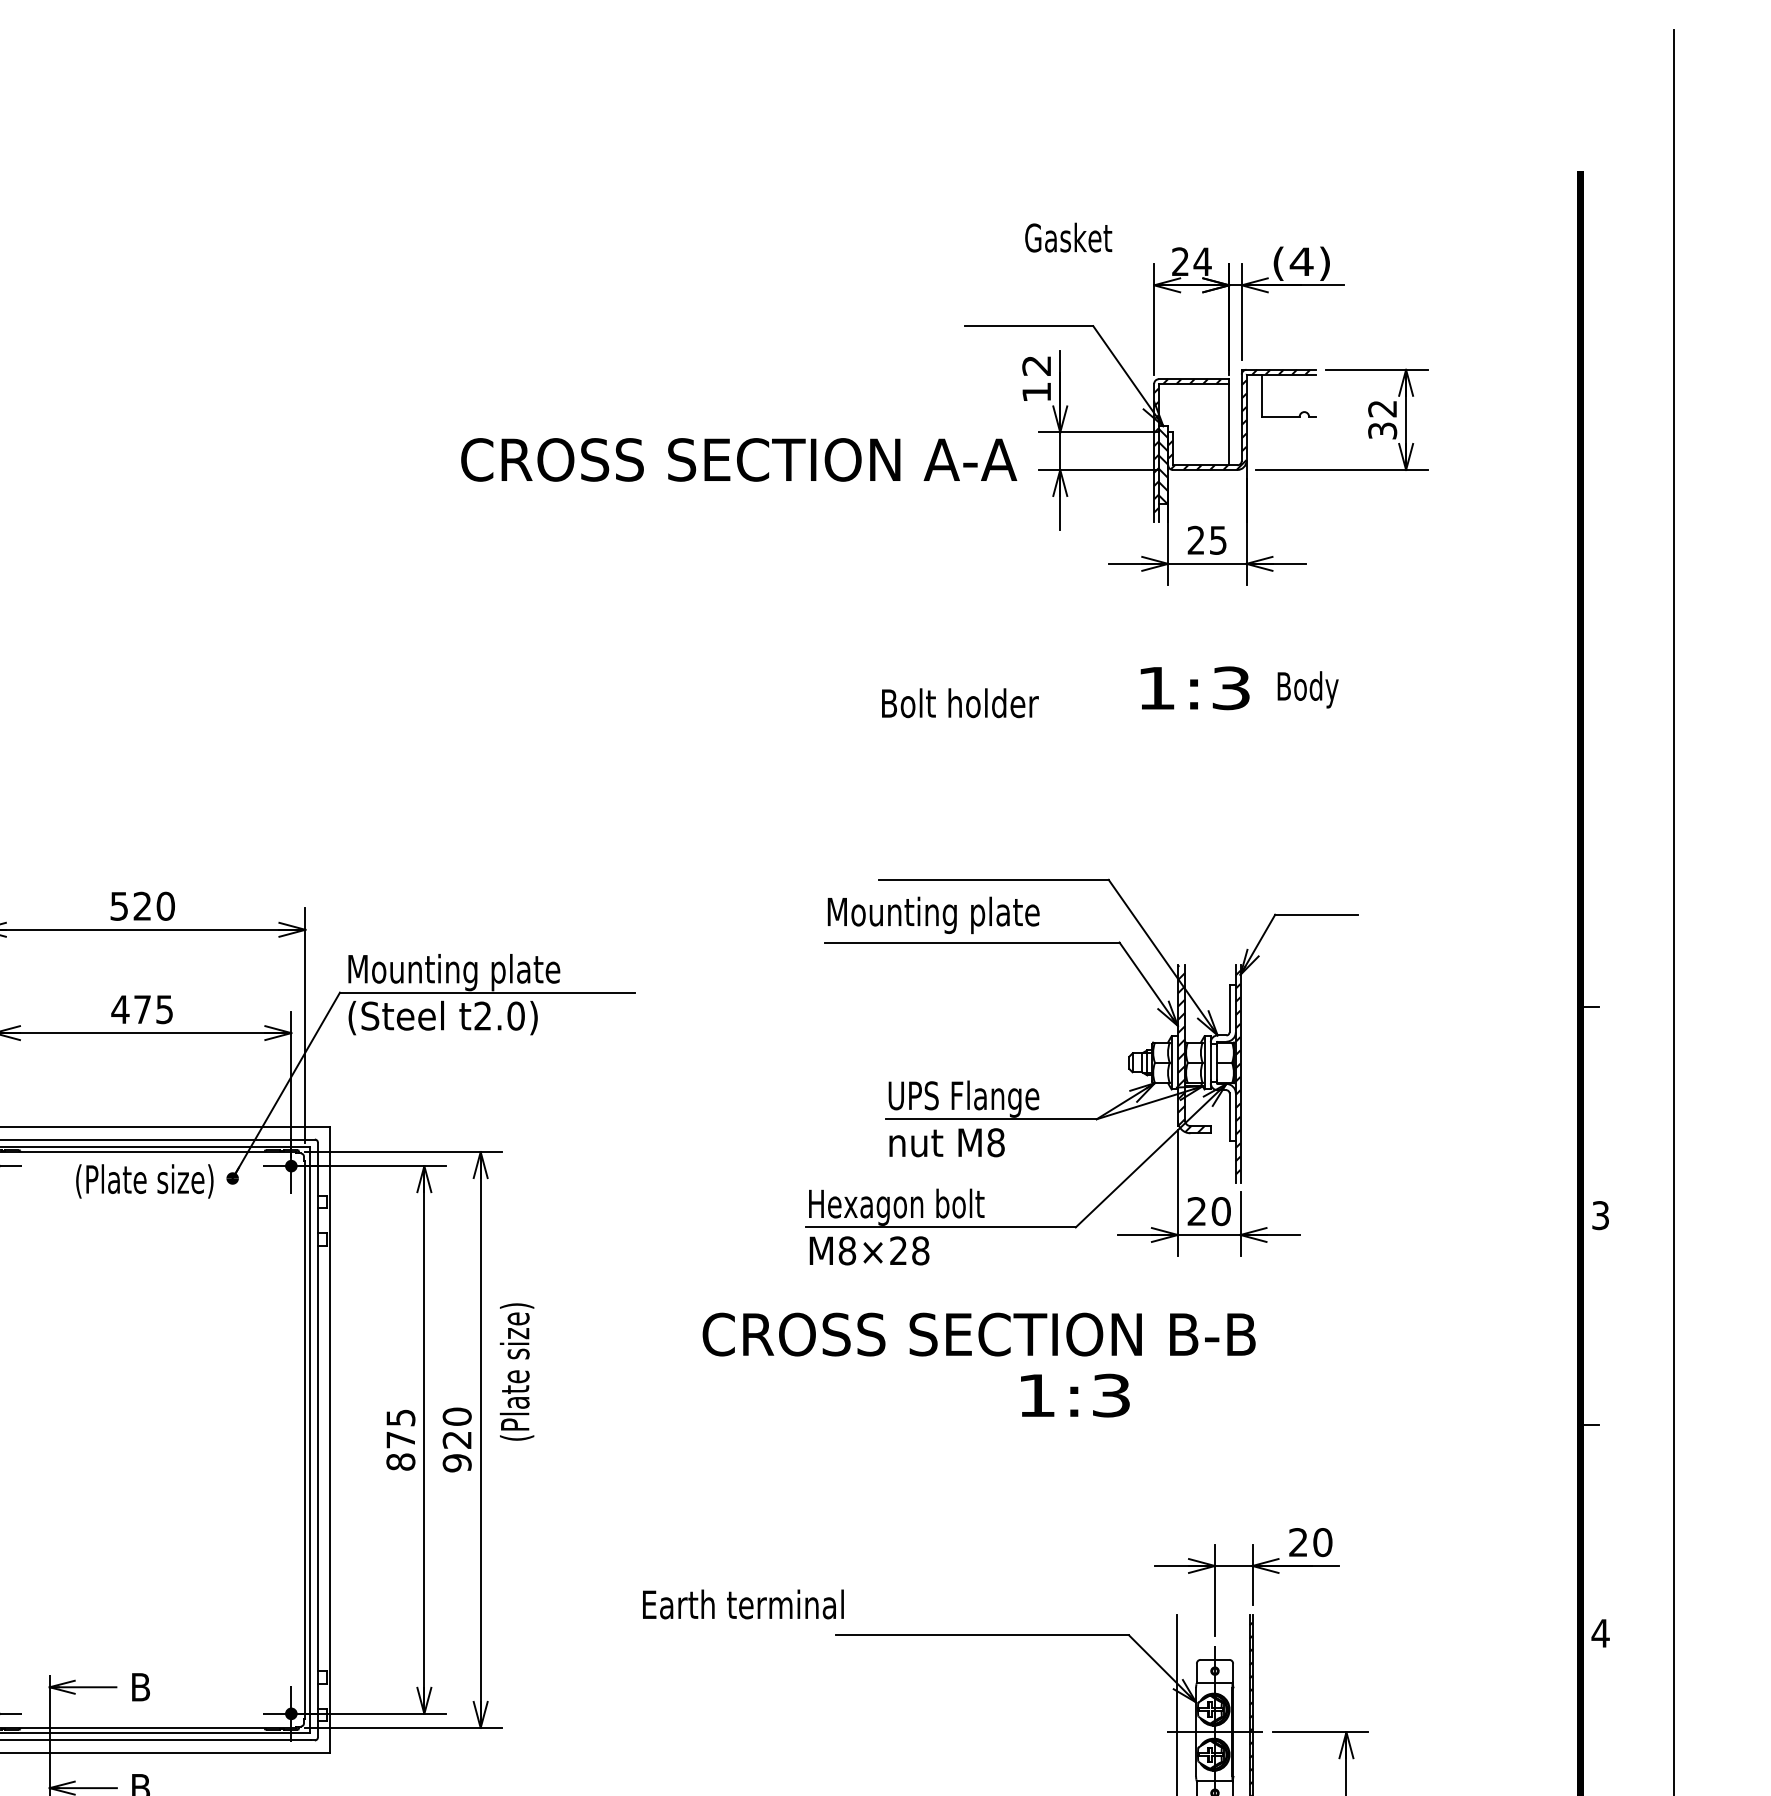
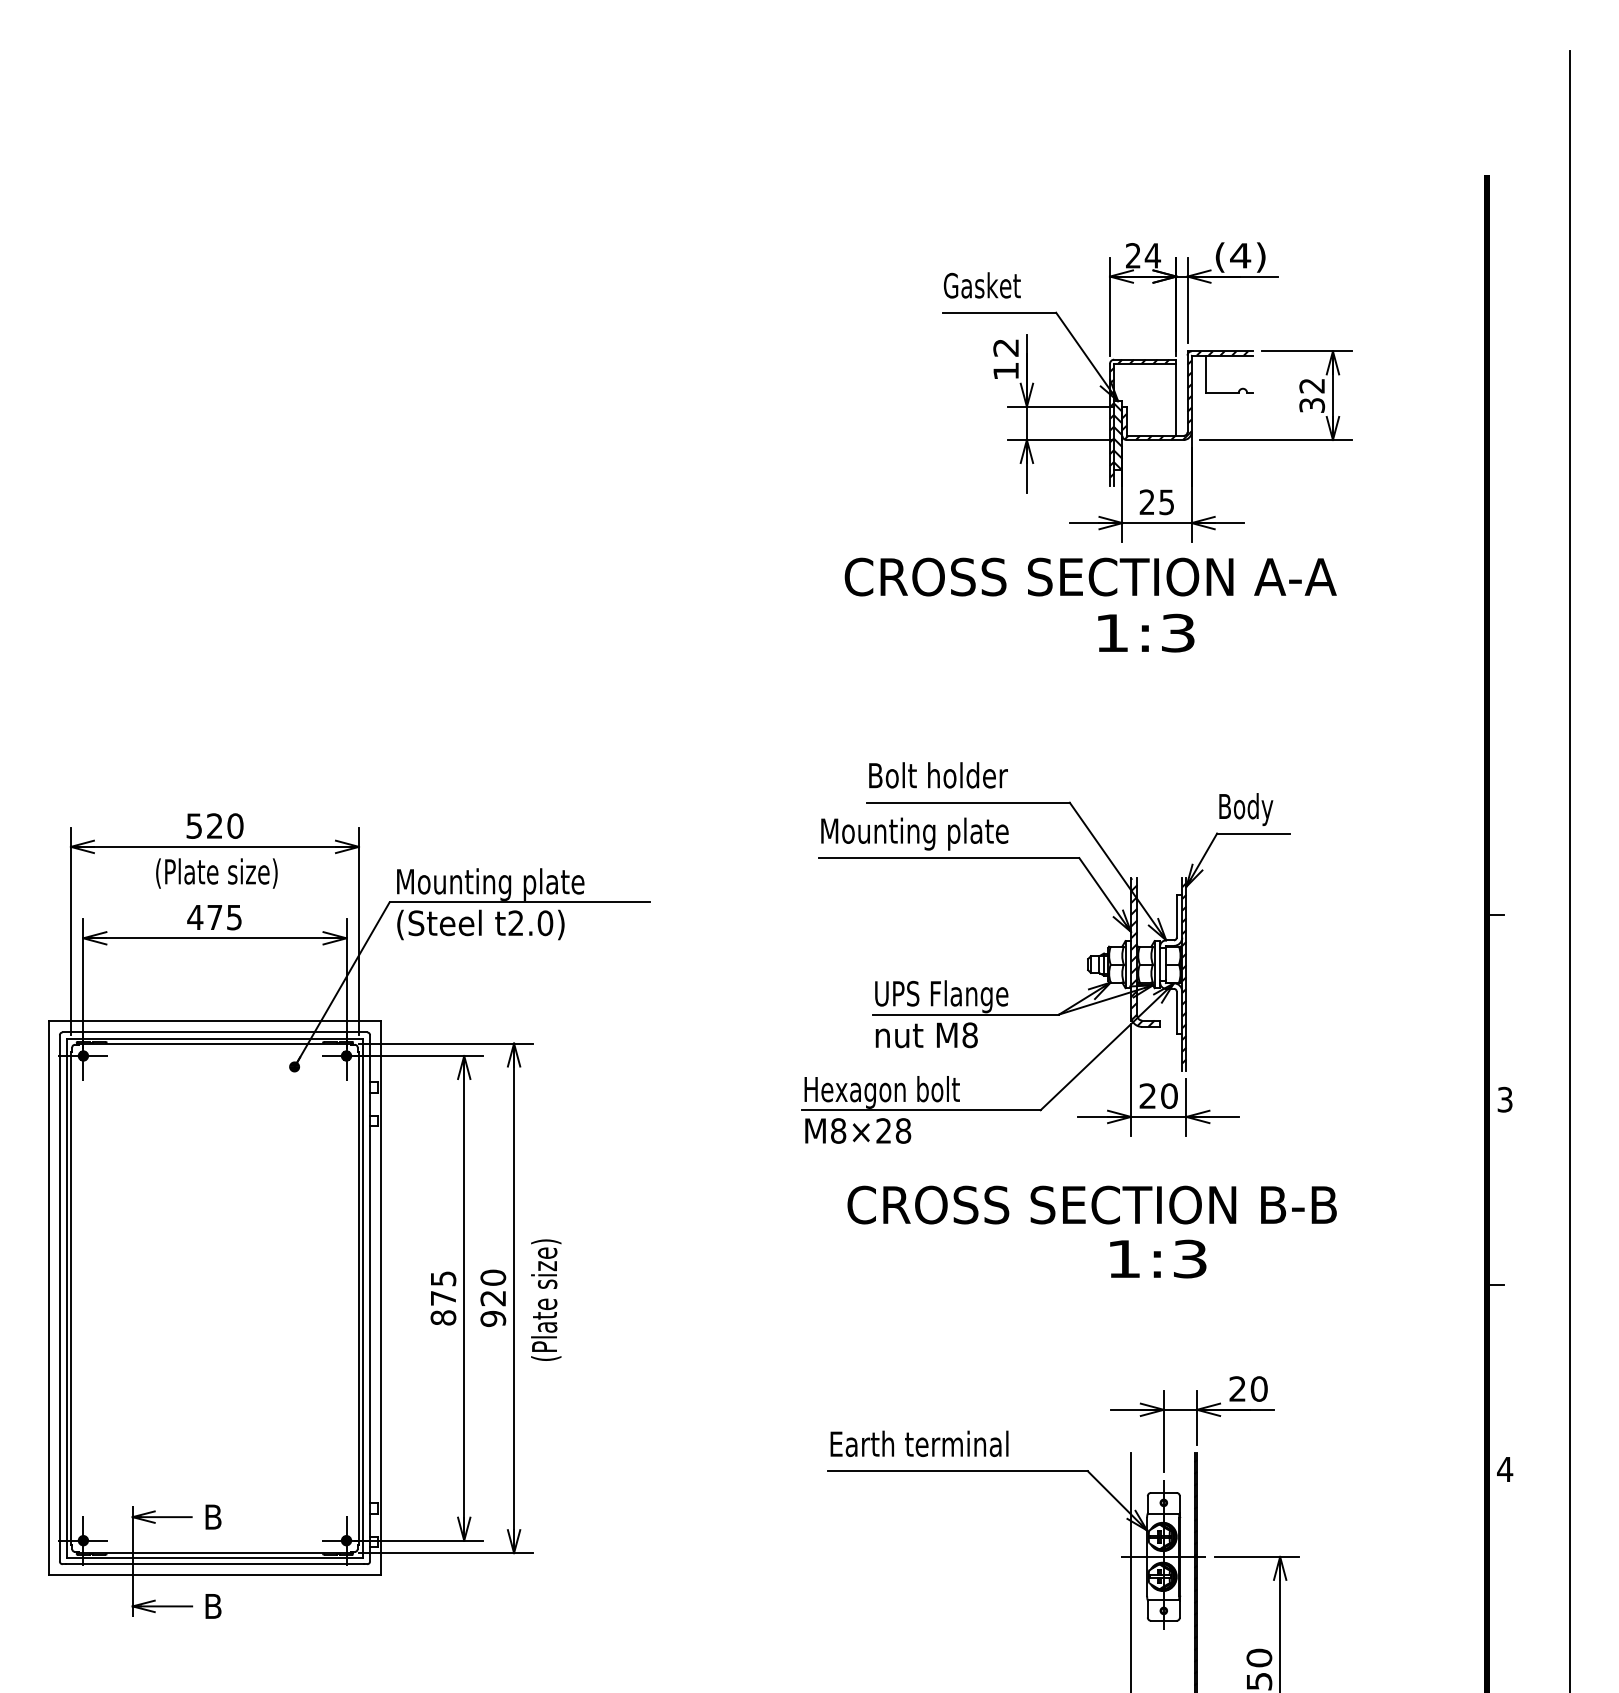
text: (1067, 237) -> (981, 285), moved
text: (738, 459) -> (1090, 576), moved
text: (1308, 689) -> (1246, 809), moved
text: (960, 703) -> (938, 775), moved
text: (144, 1181) -> (216, 873), moved
text: (978, 1333) -> (1091, 1204), moved
text: (517, 1371) -> (546, 1299), moved
text: (1075, 1394) -> (1158, 1258), moved
text: (743, 1604) -> (919, 1443), moved

